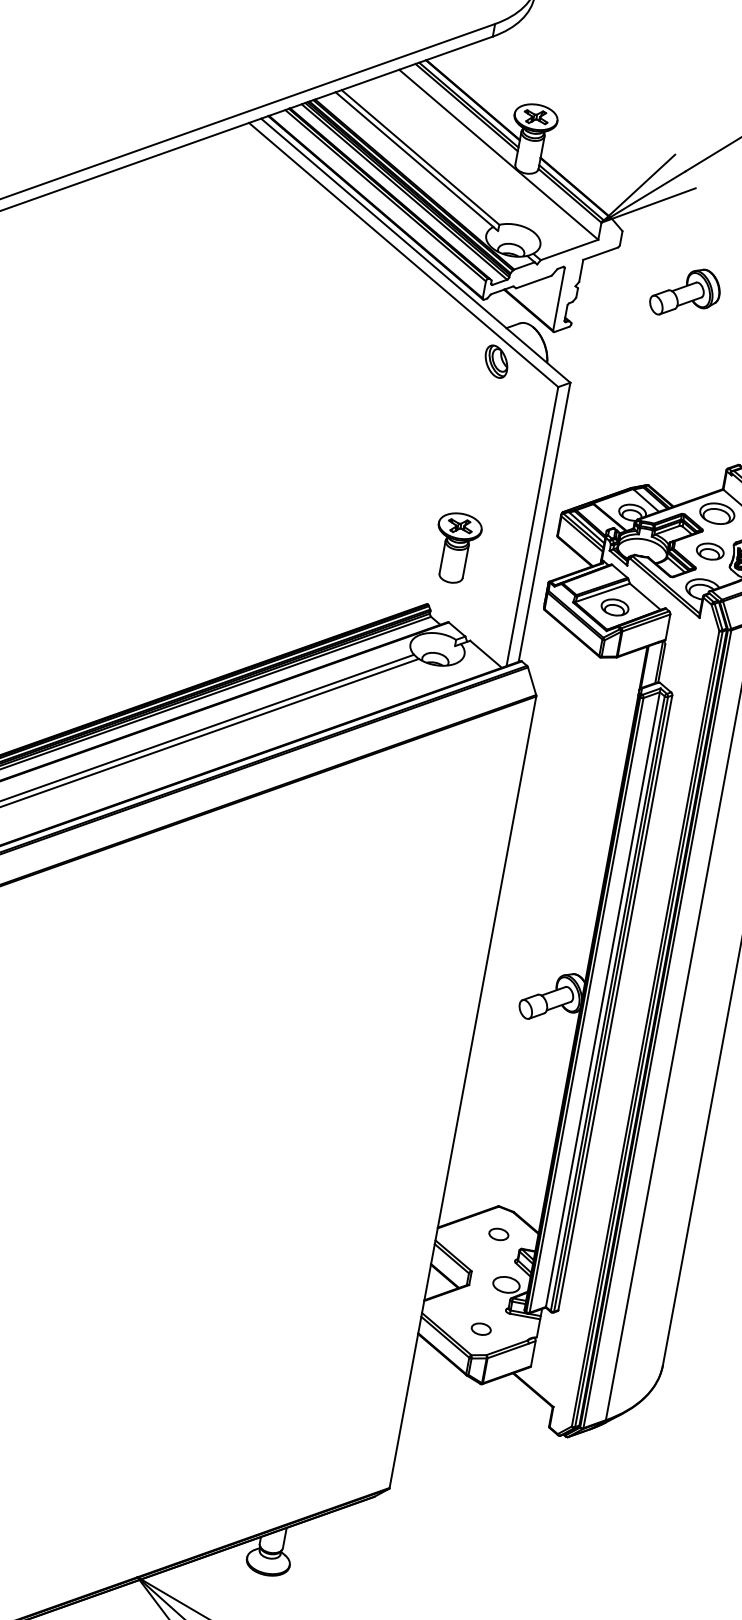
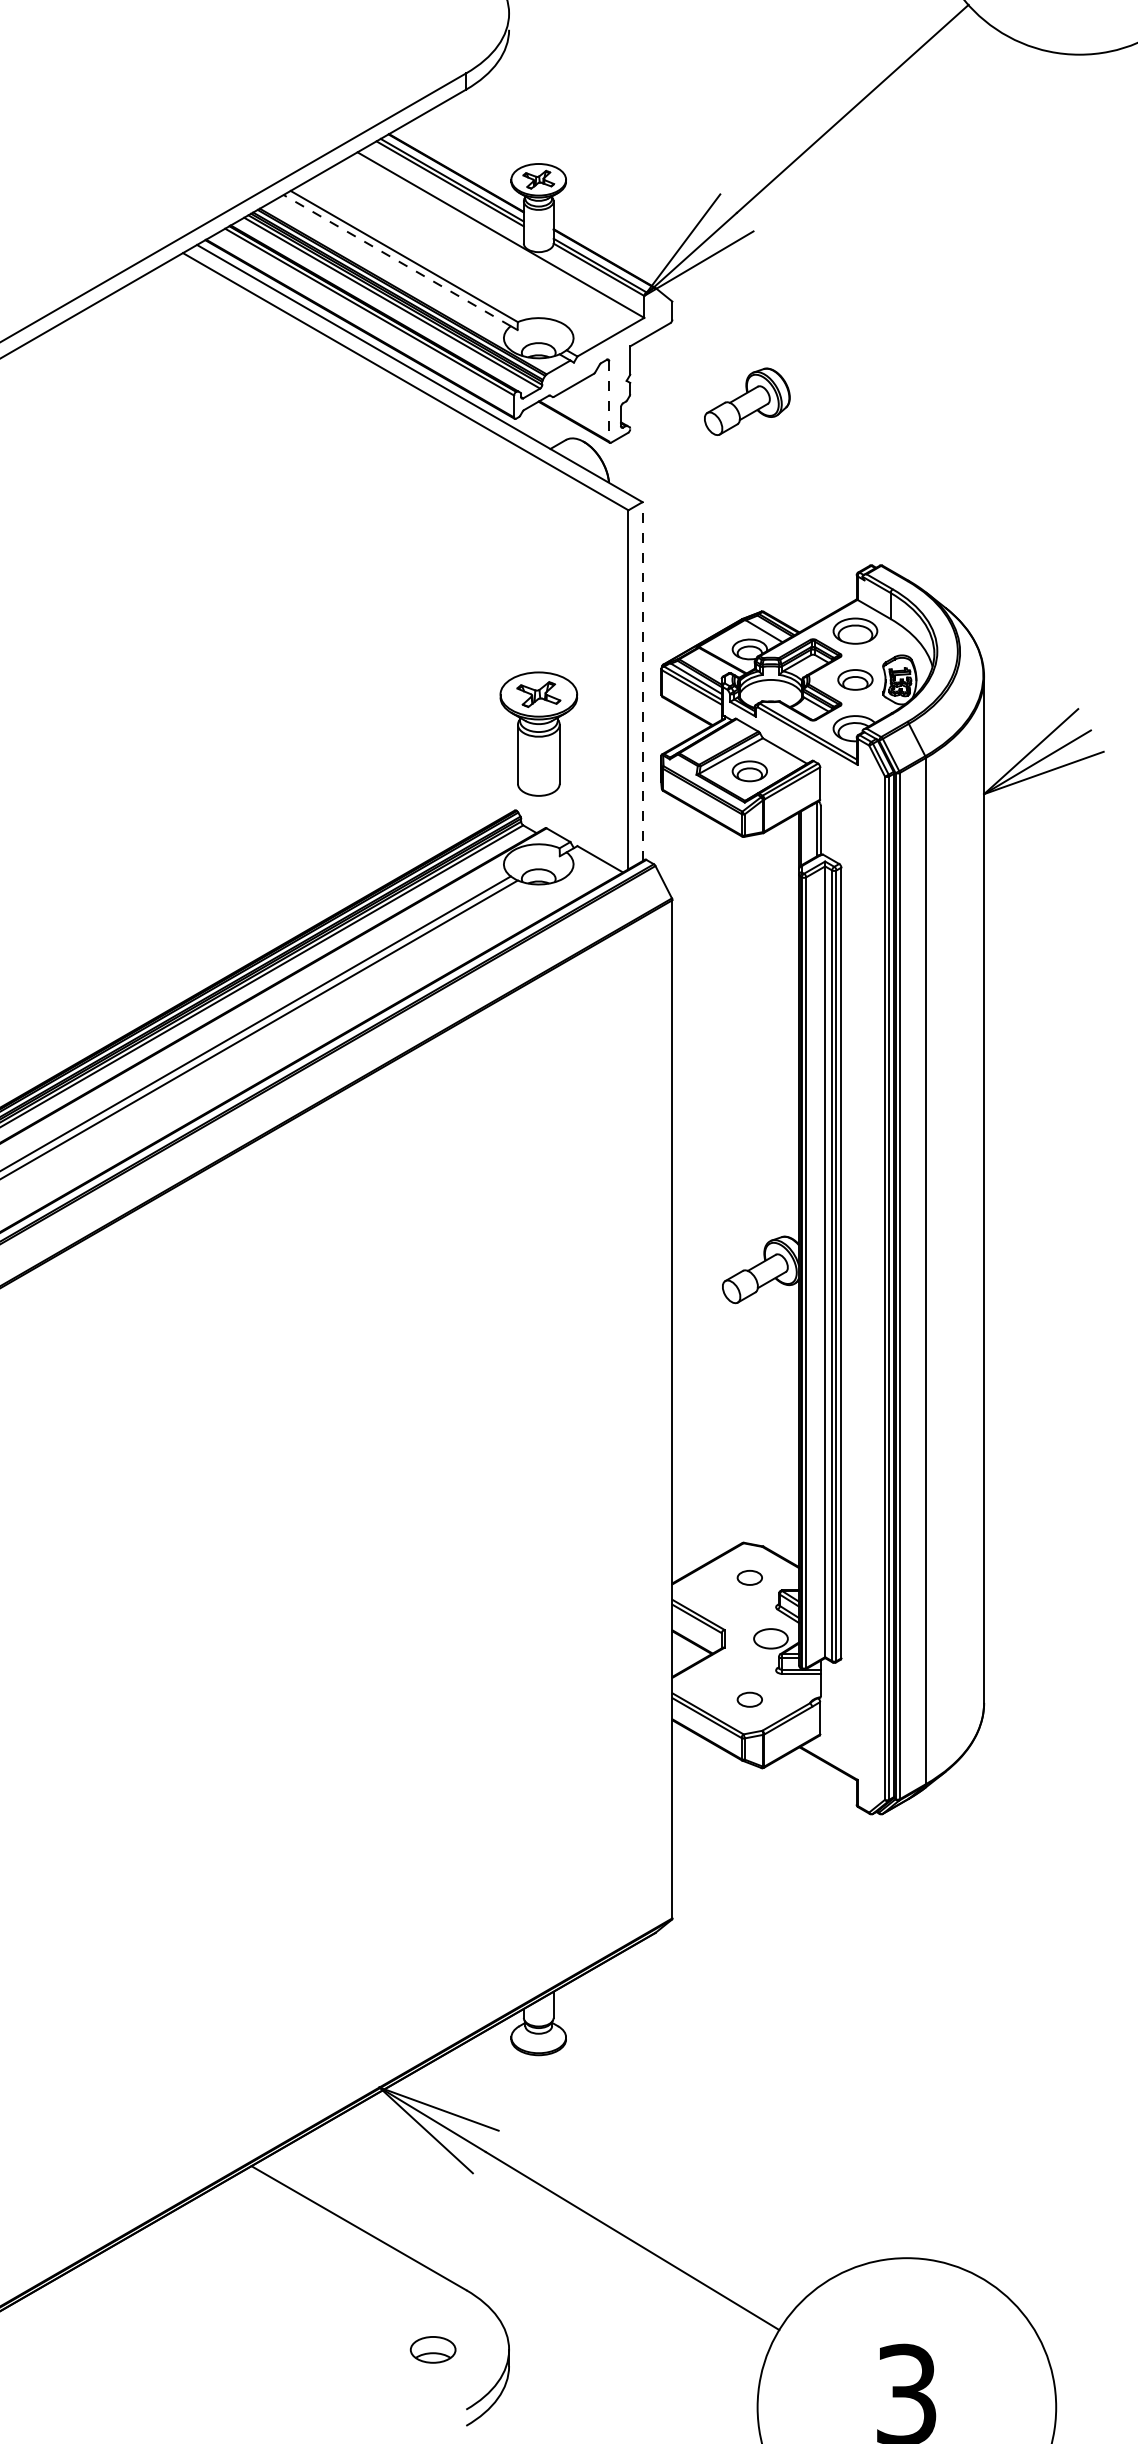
line: (413, 159) -> (396, 260), solid -> dashed
part: (685, 292) -> (747, 401), moved
line: (559, 299) -> (609, 401), solid -> dashed
part: (496, 361) -> (545, 492), removed
line: (544, 522) -> (642, 681), solid -> dashed
part: (456, 548) -> (538, 734), size x1.4

